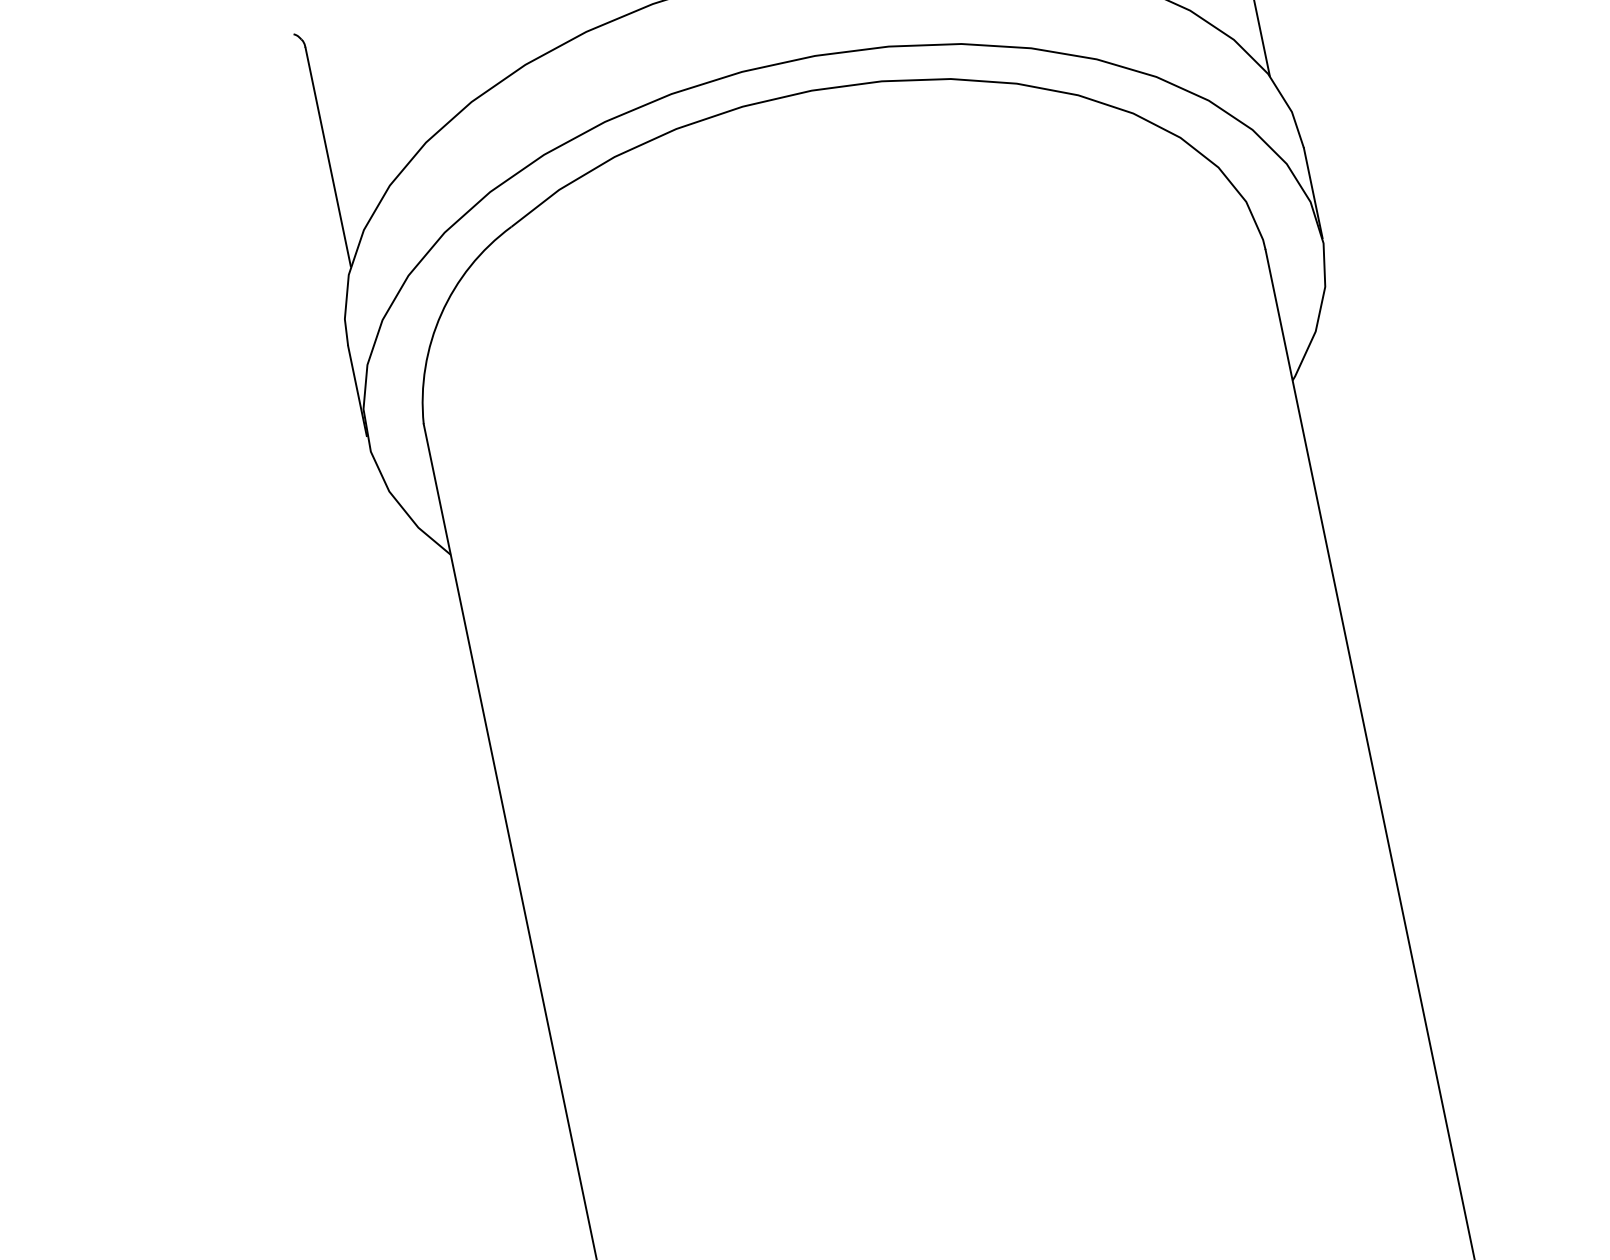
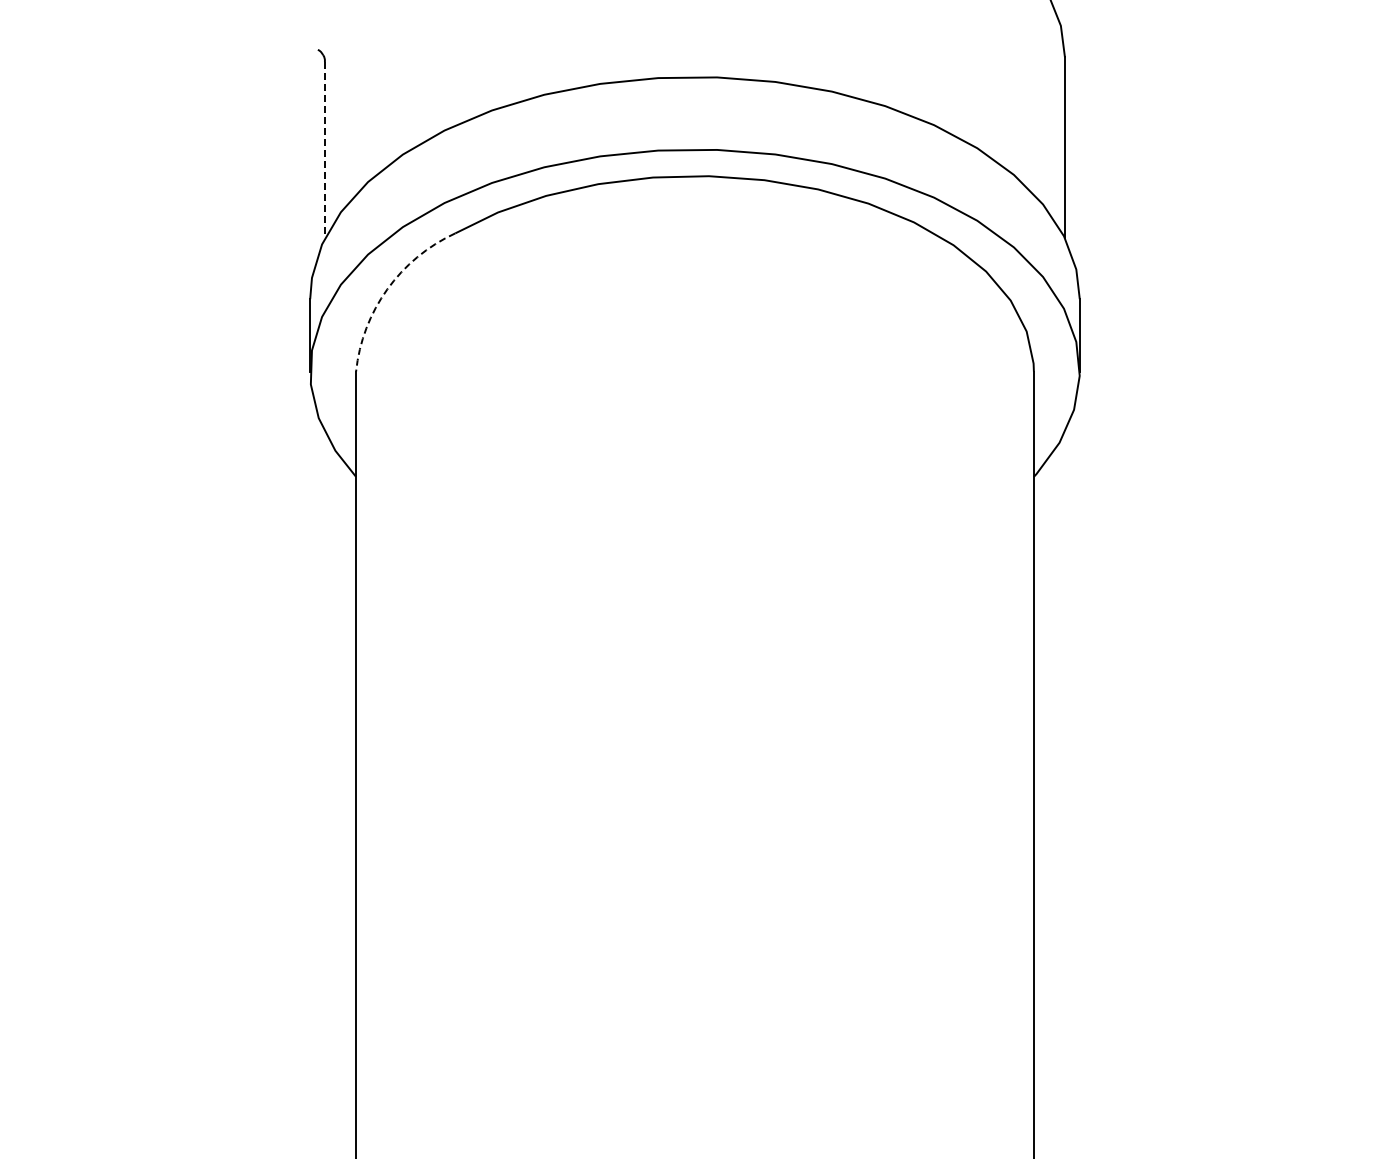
line: (328, 157) -> (325, 150), solid -> dashed
arc: (441, 314) -> (387, 289), solid -> dashed

